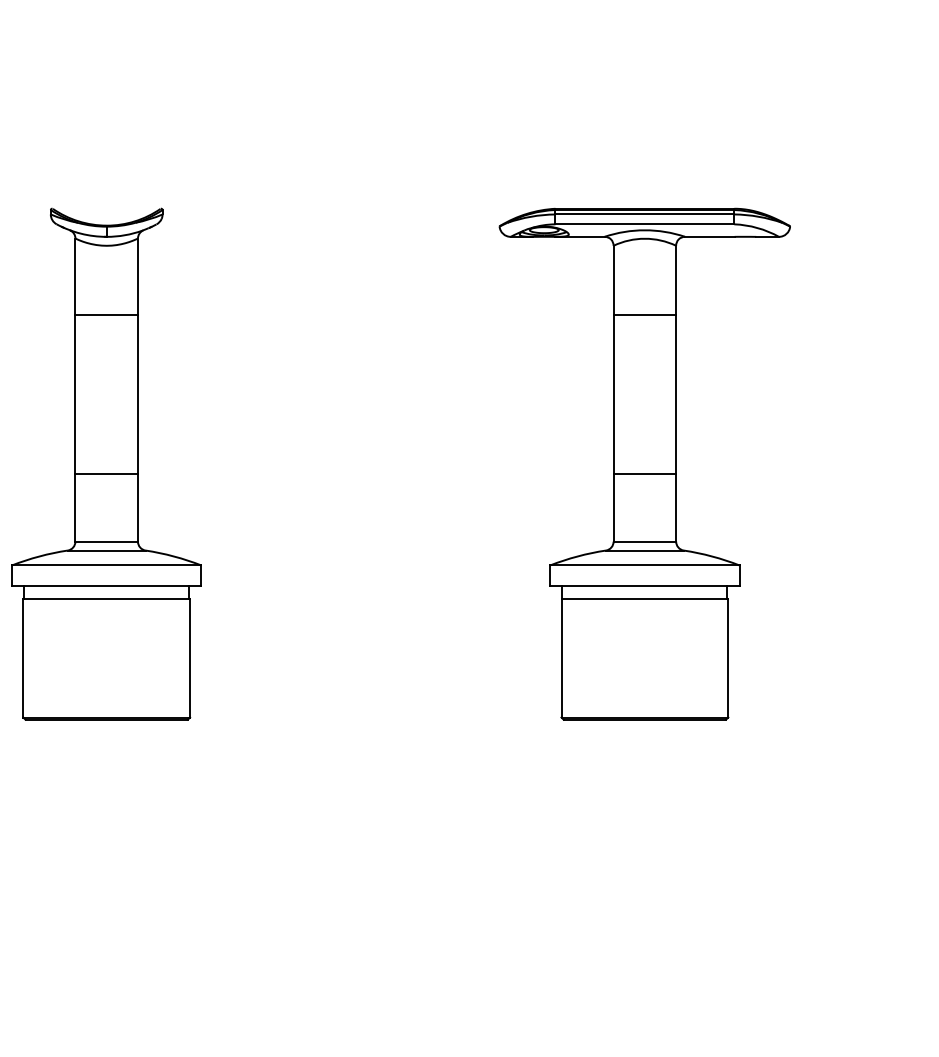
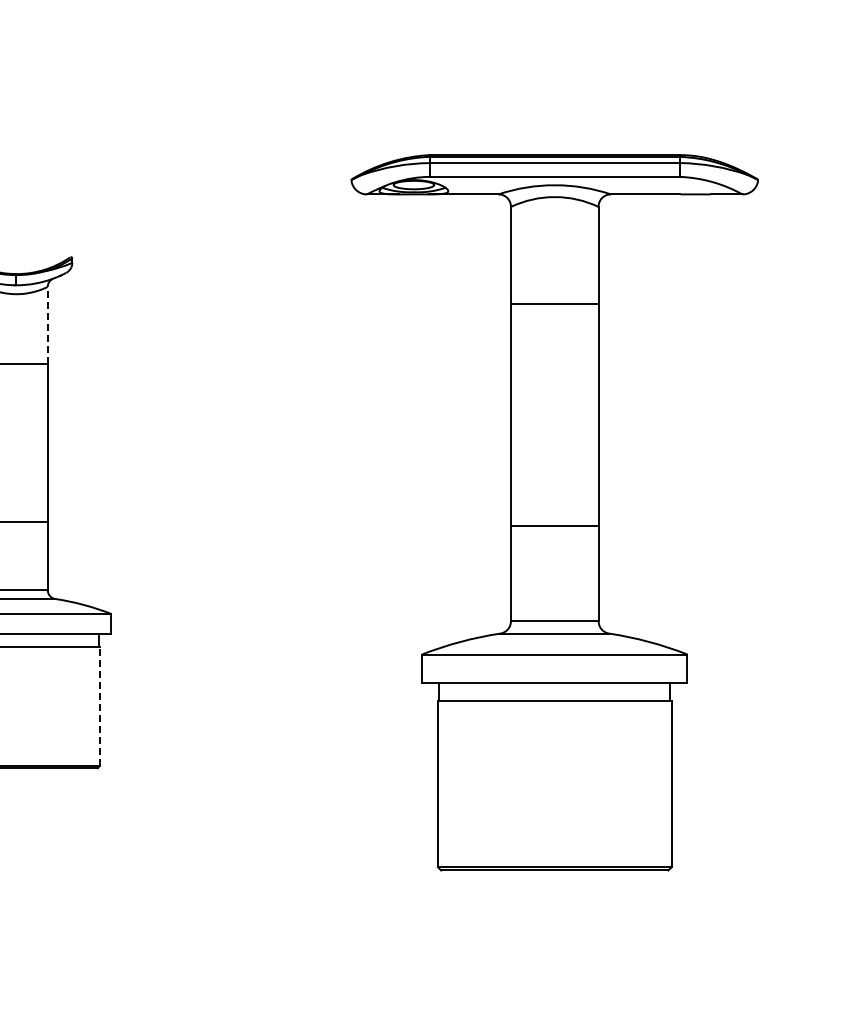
line: (138, 276) -> (48, 324), solid -> dashed
part: (644, 463) -> (554, 511), size x1.4
line: (190, 657) -> (100, 705), solid -> dashed

